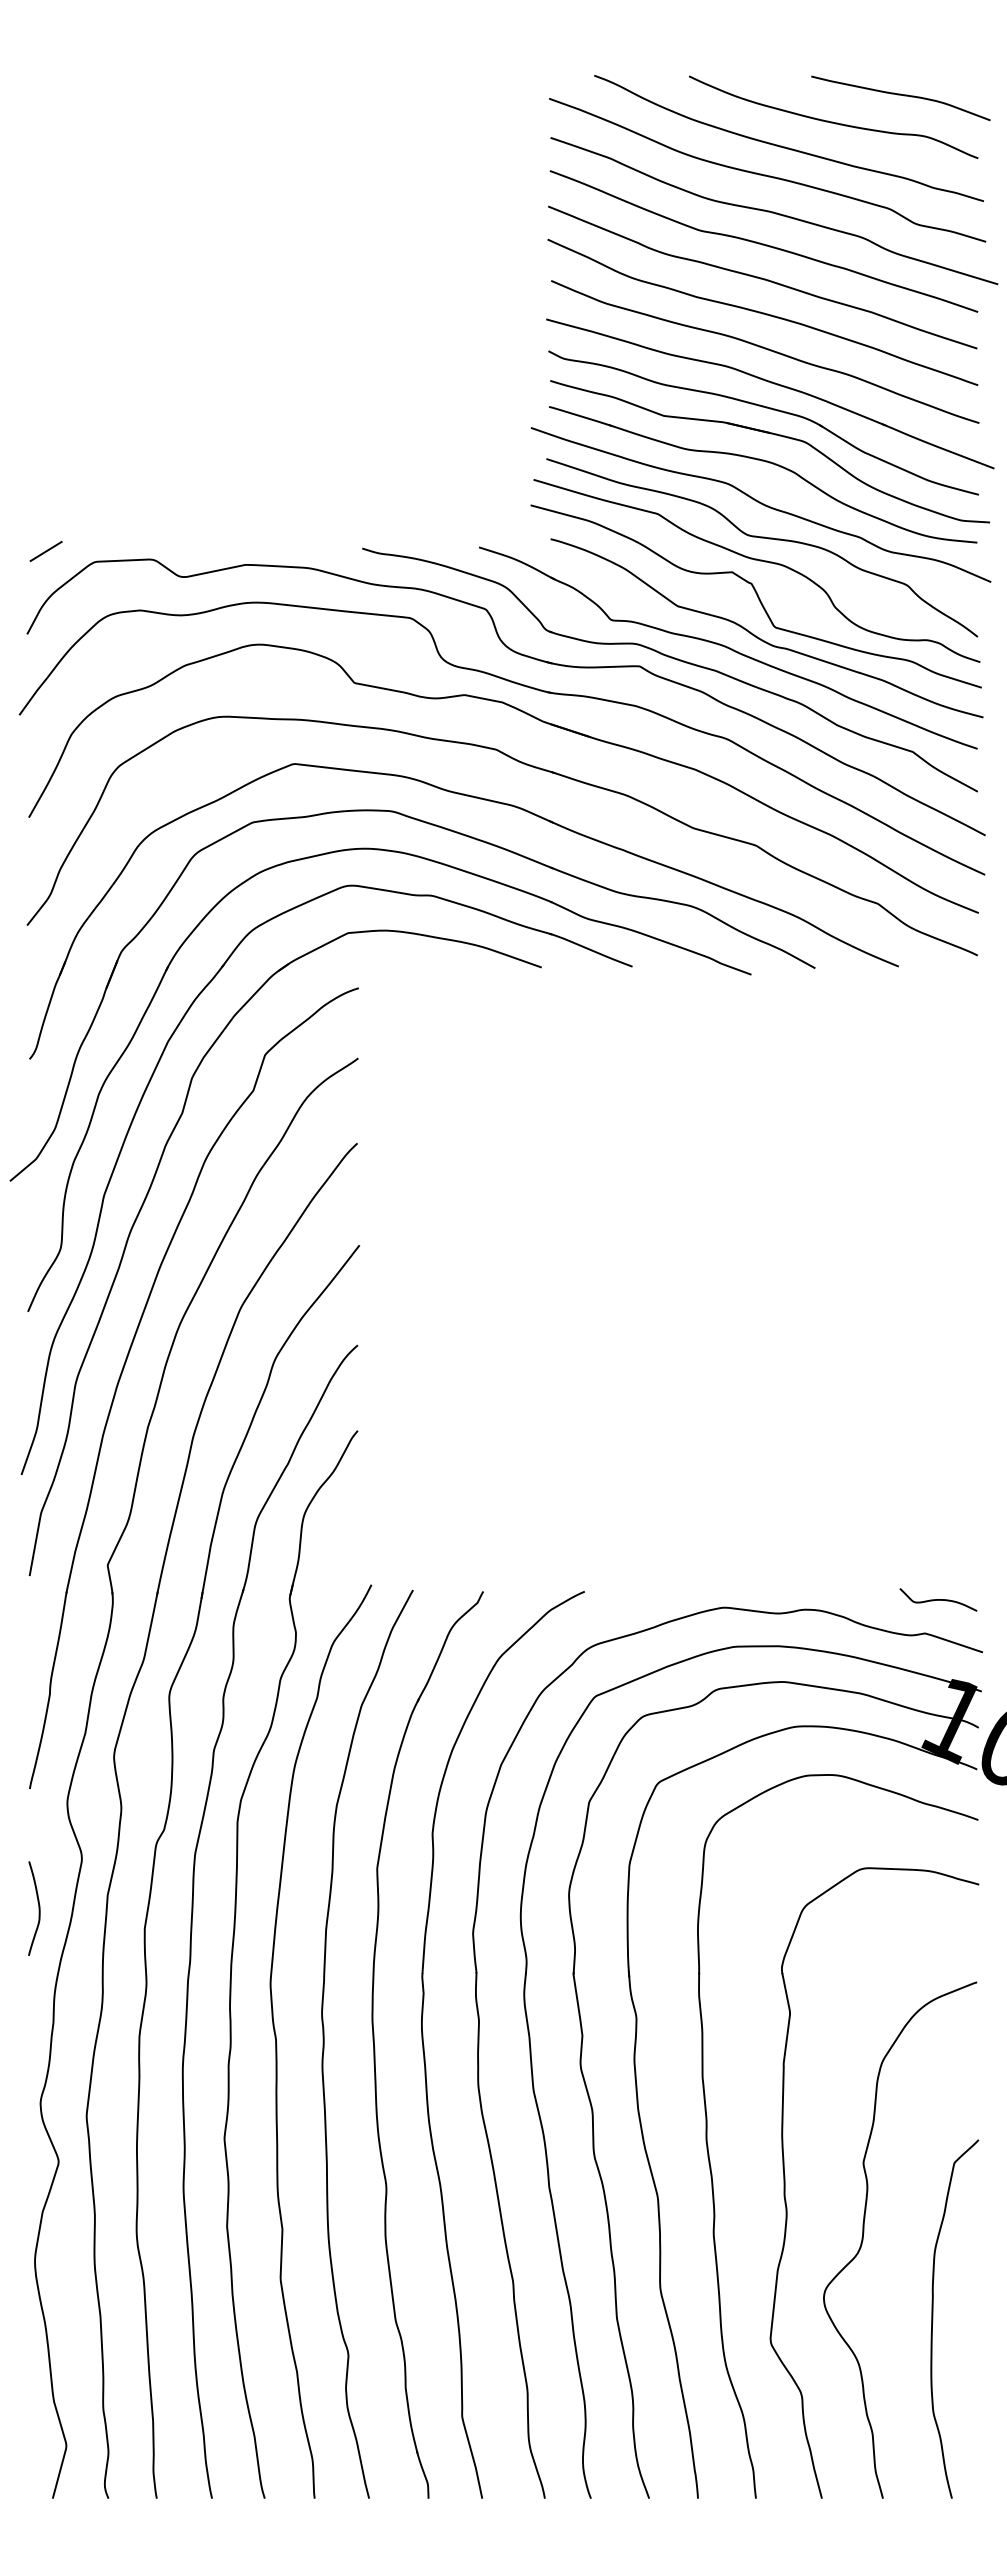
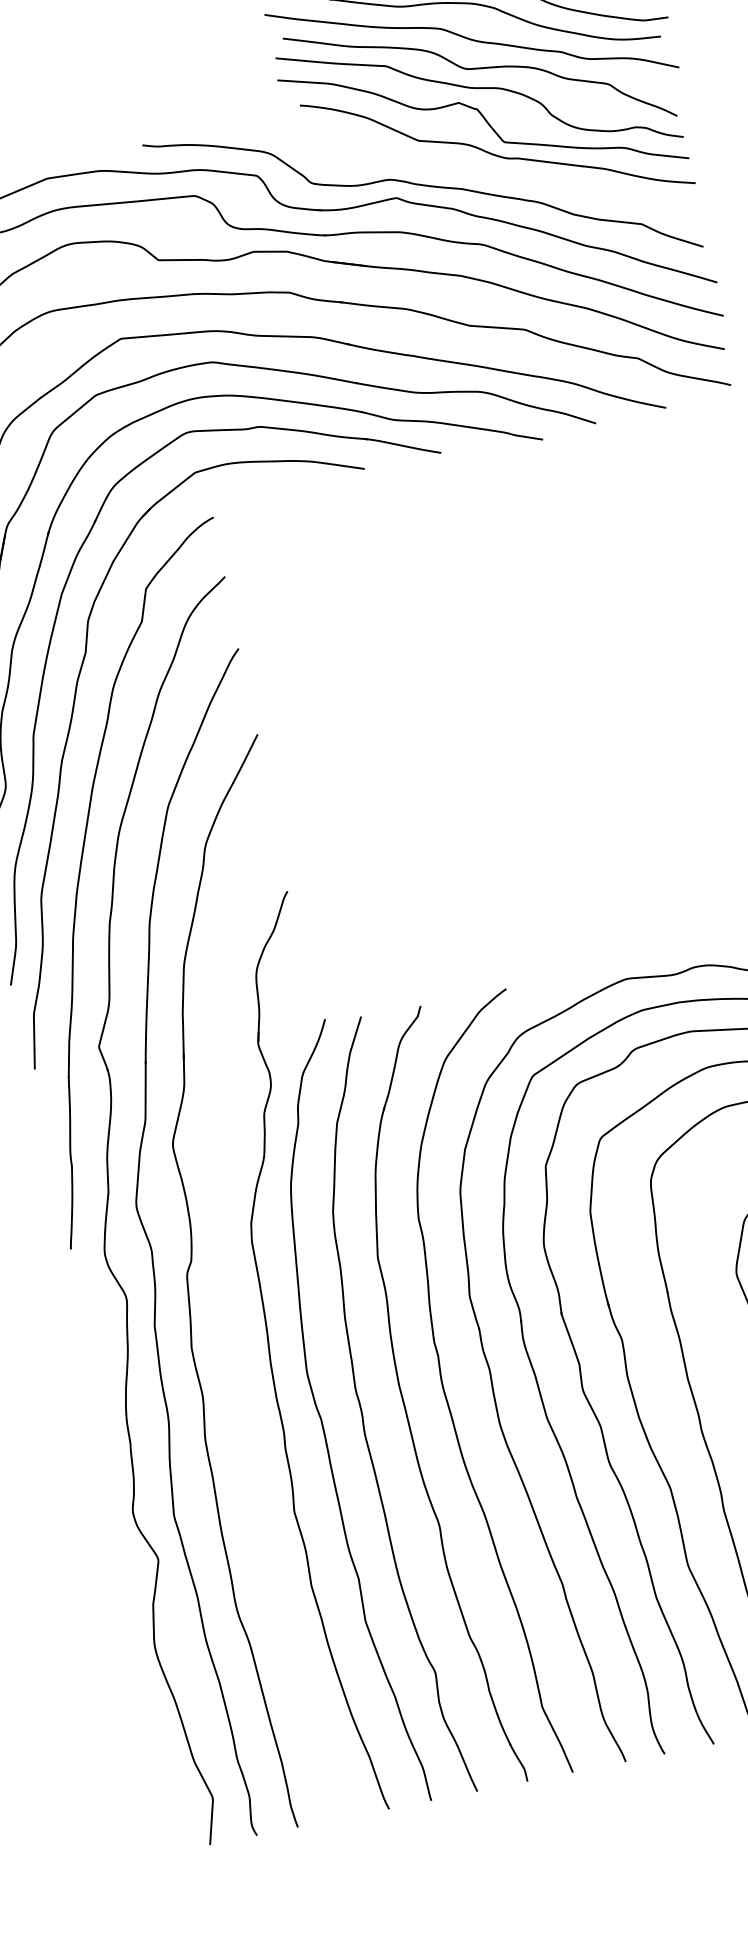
part: (728, 647) -> (468, 167), removed
curve: (38, 1908) -> (98, 1348), removed
part: (193, 1913) -> (230, 1326), removed

